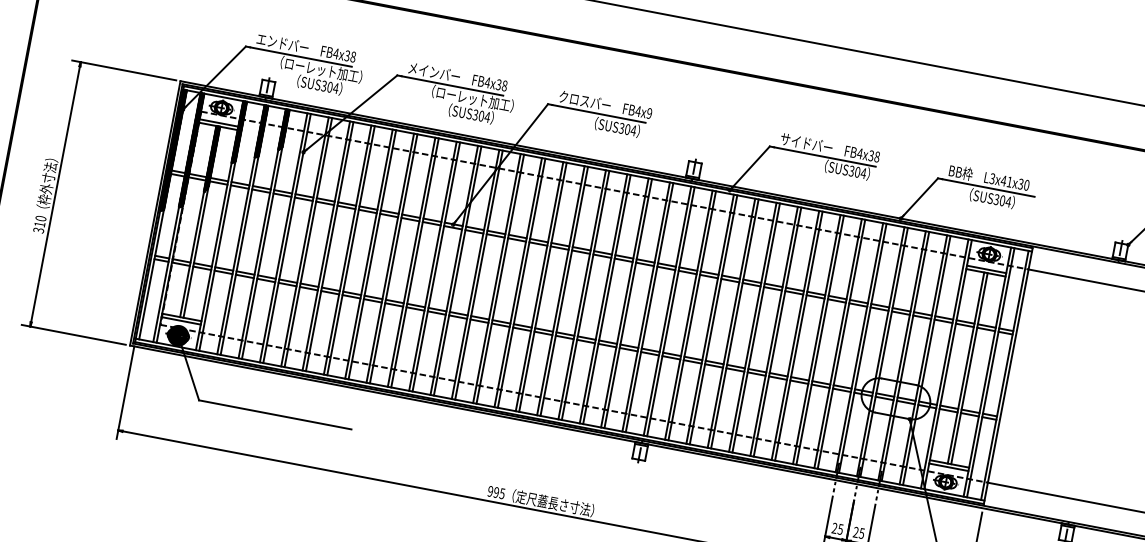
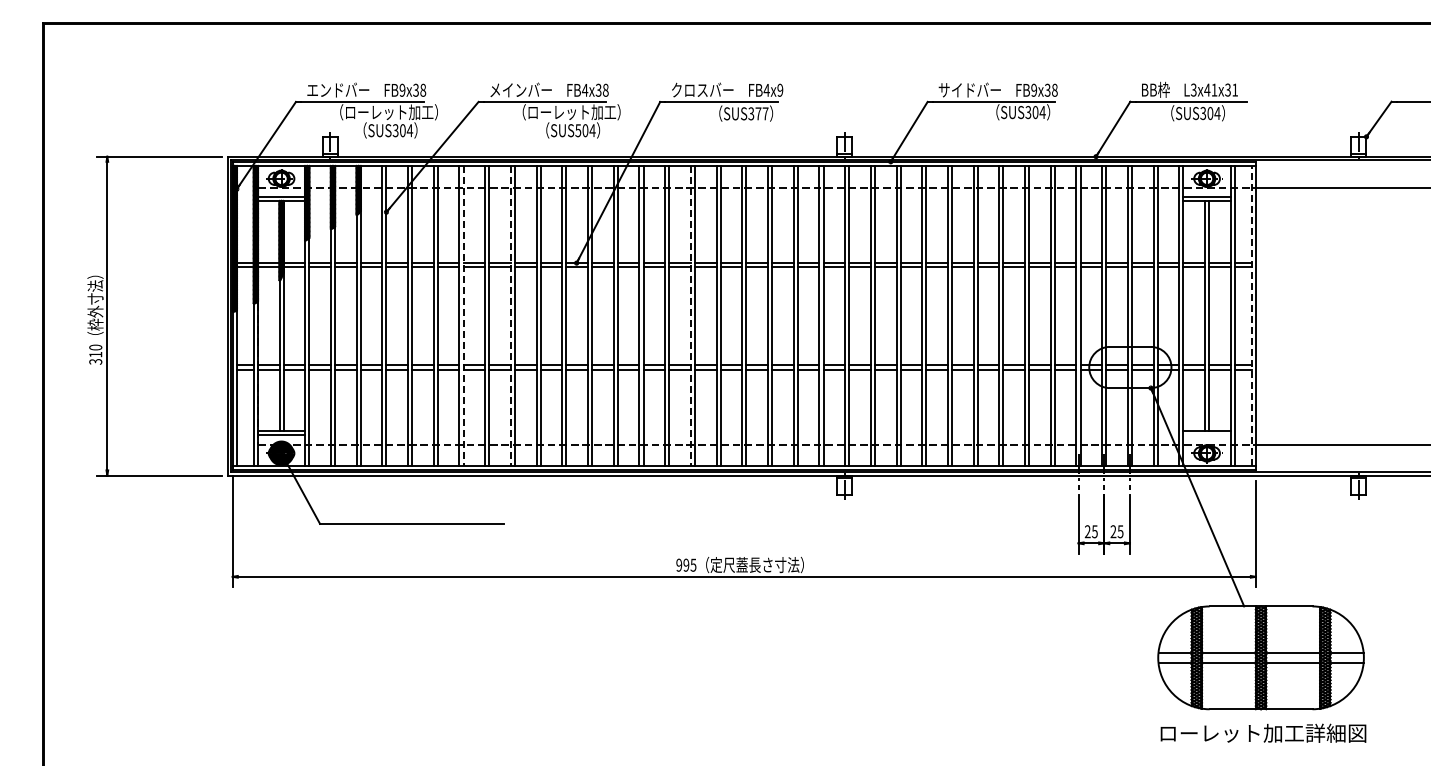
text: (336, 53) -> (402, 89), FB4x38 -> FB9x38
text: (475, 114) -> (578, 130), SUS304 -> SUS504
text: (630, 129) -> (761, 113), SUS304 -> SUS377
text: (860, 153) -> (1034, 89), FB4x38 -> FB9x38
text: (1027, 184) -> (1235, 89), L3x41x30 -> L3x41x31
line: (350, 251) -> (463, 316), solid -> dashed
line: (389, 258) -> (510, 316), solid -> dashed
line: (539, 286) -> (690, 316), solid -> dashed
line: (1004, 374) -> (1251, 315), solid -> dashed
line: (948, 467) -> (1206, 435), removed

